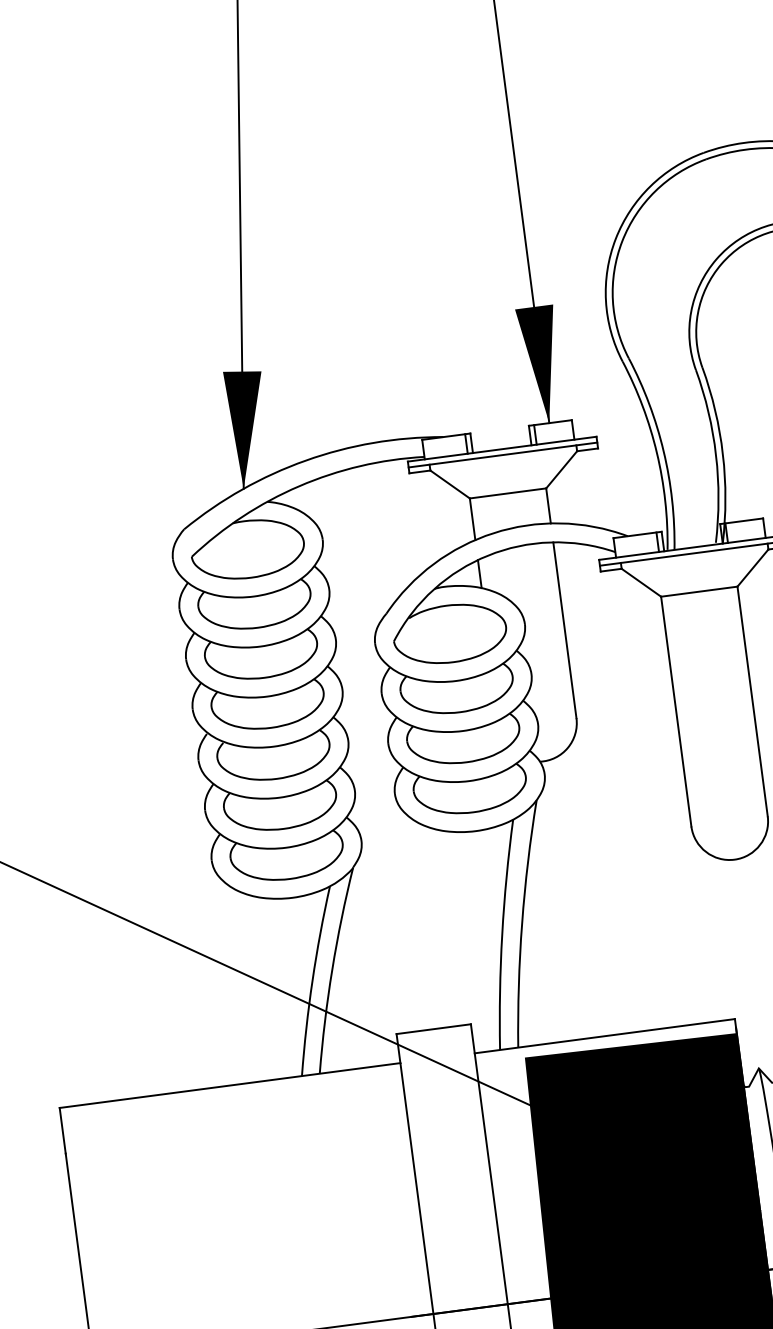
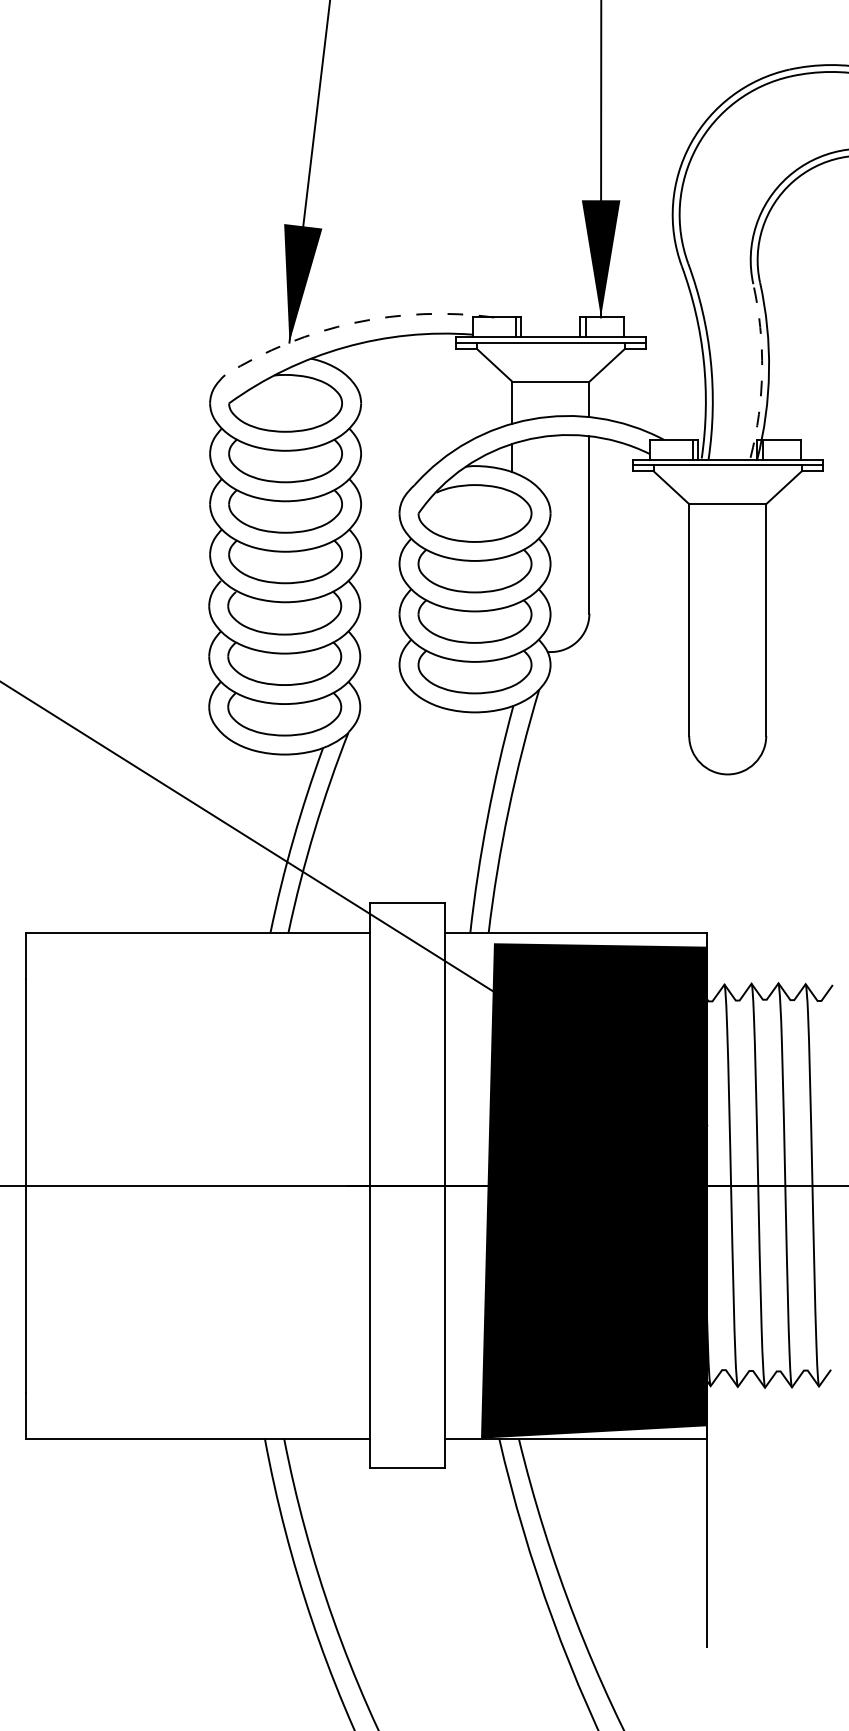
arc: (716, 455) -> (762, 371), solid -> dashed
arc: (305, 460) -> (354, 322), solid -> dashed

